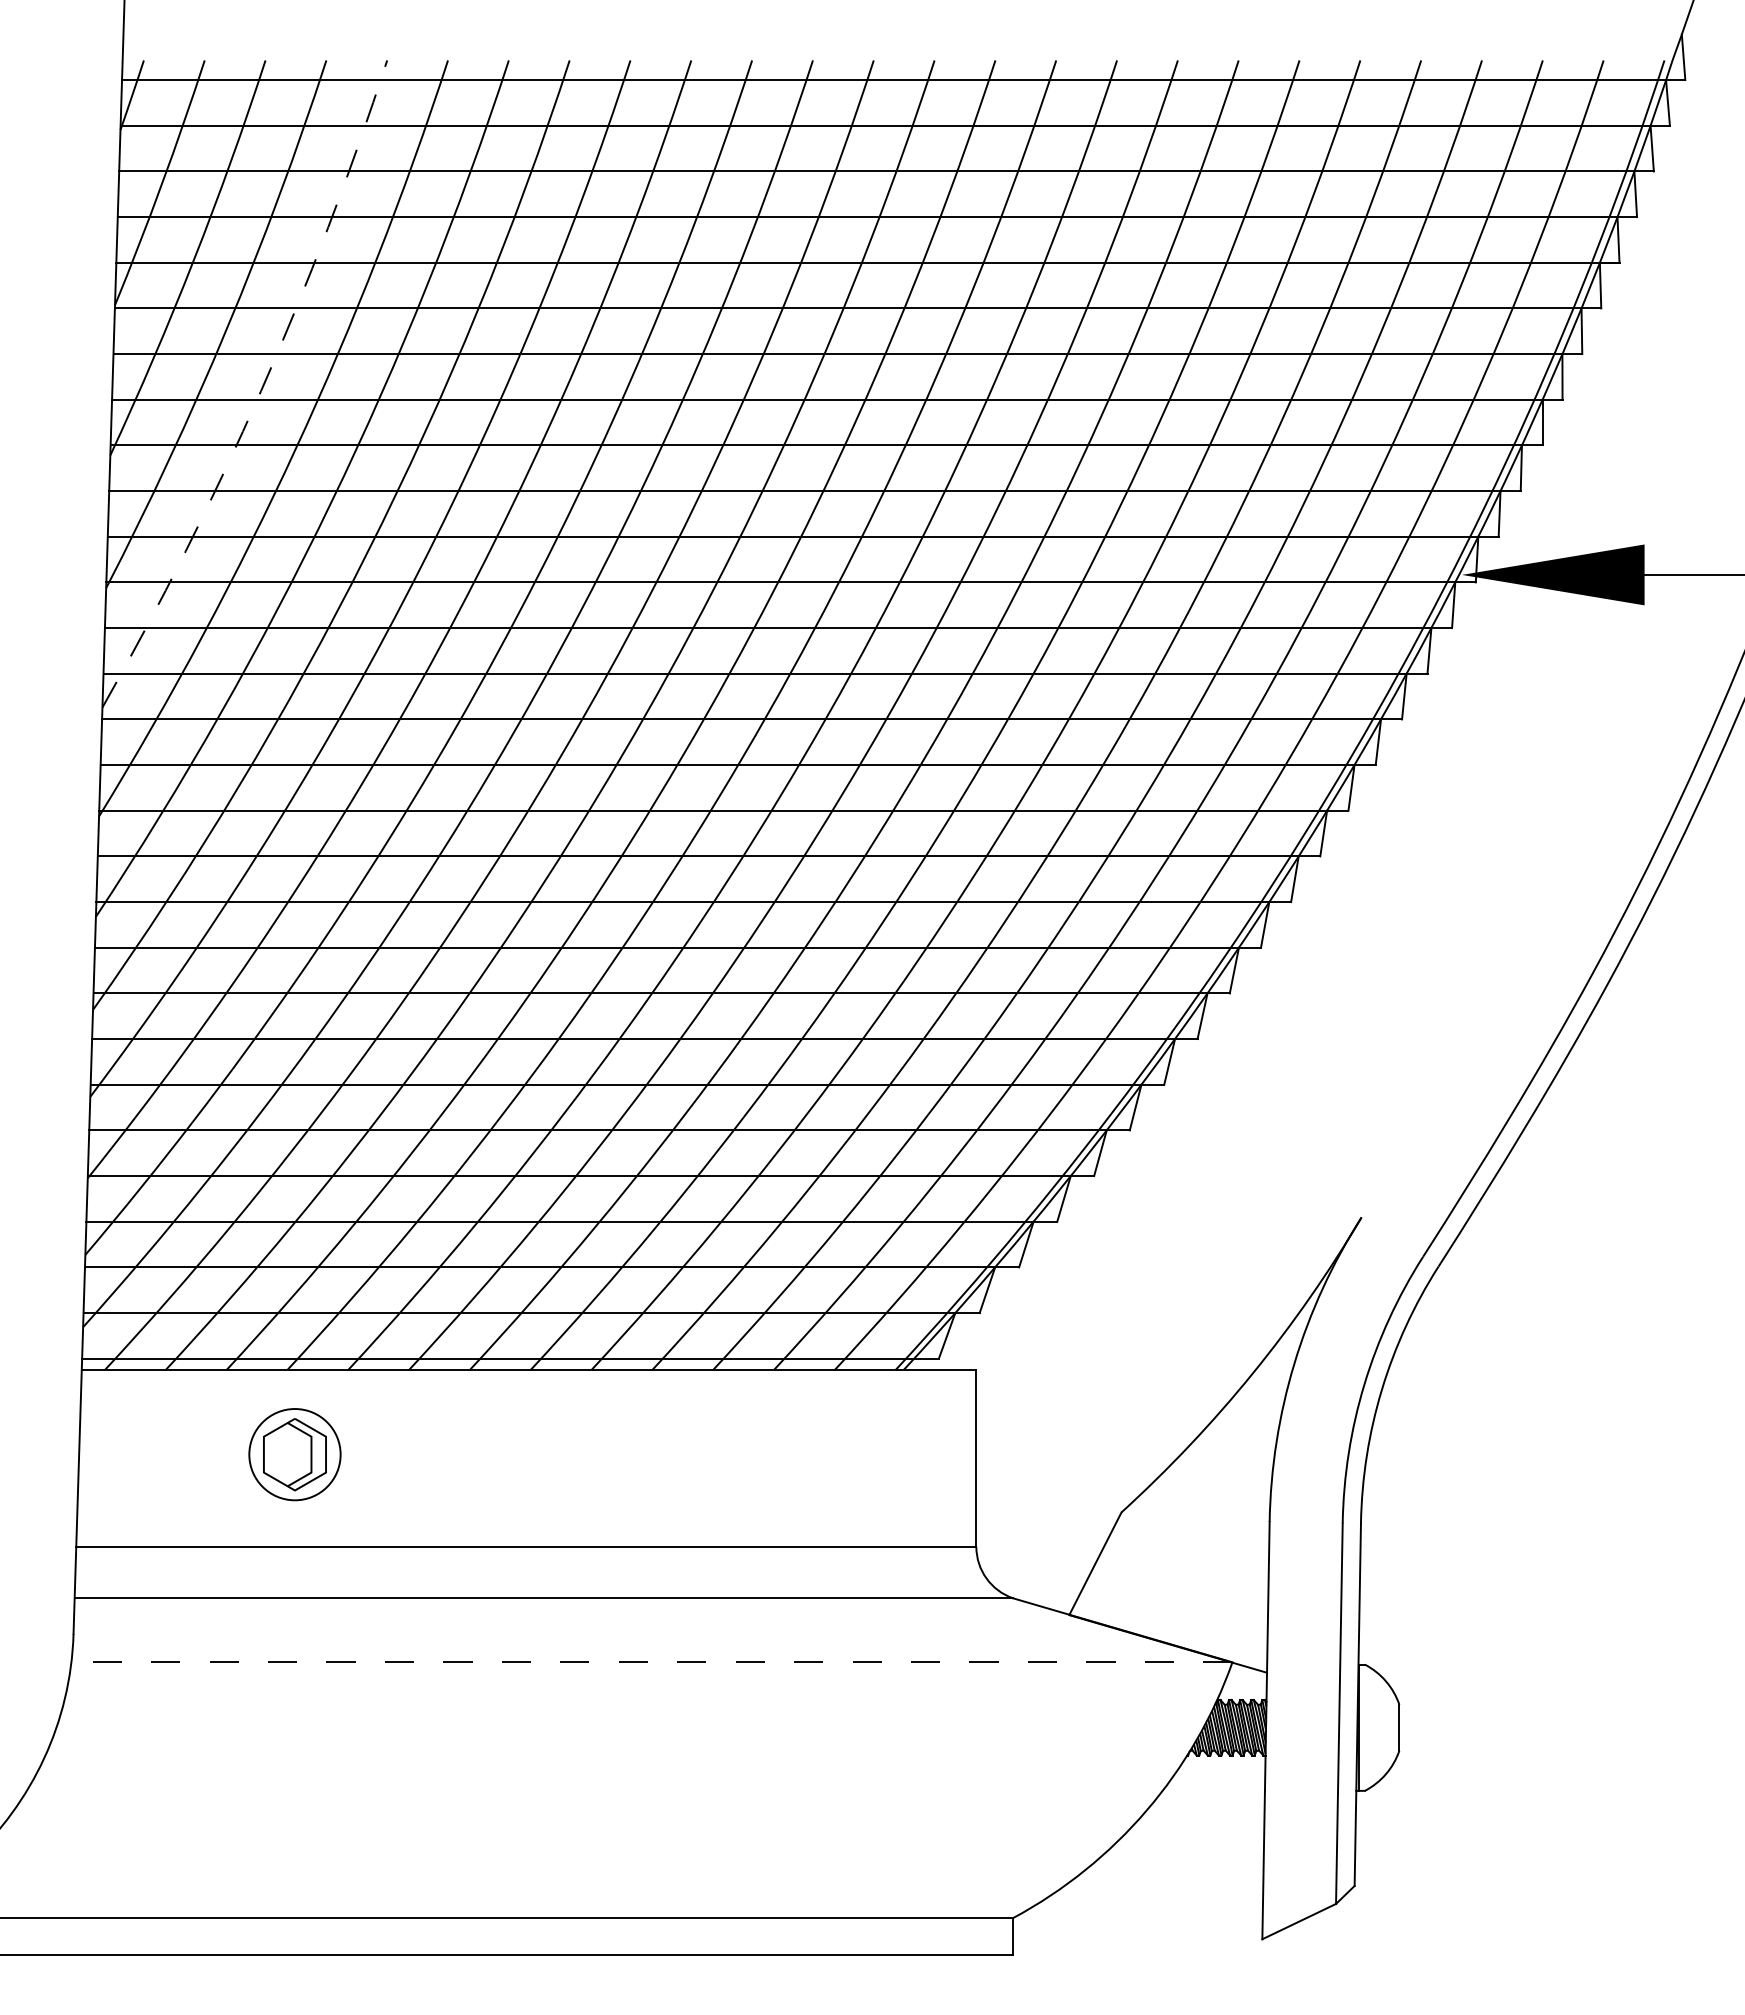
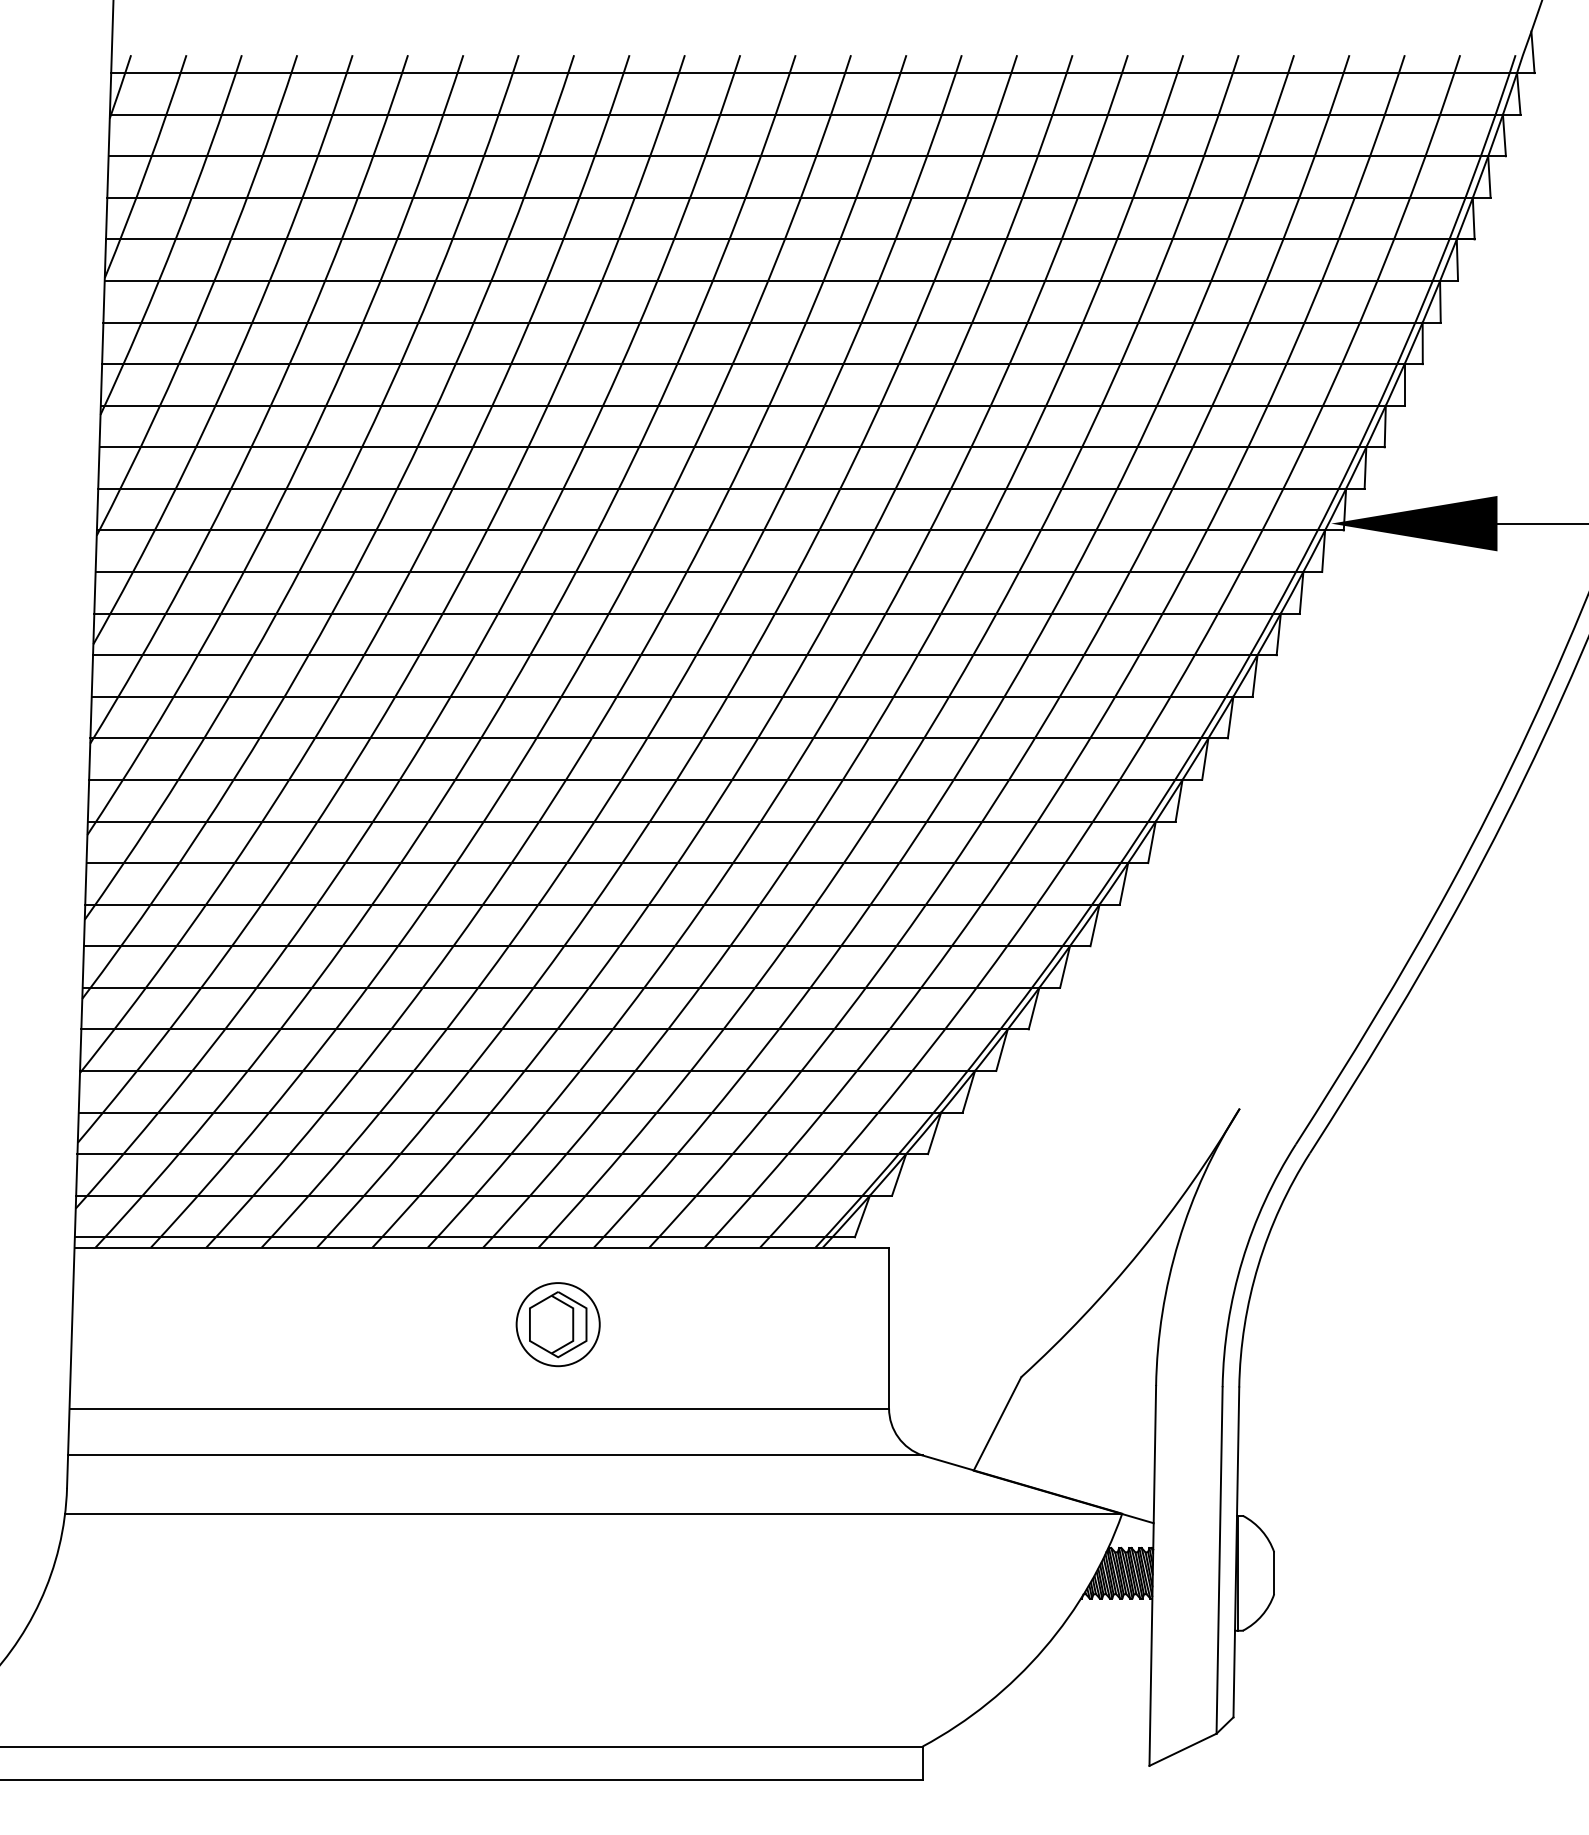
arc: (261, 391) -> (238, 356), dashed -> solid
part: (294, 1454) -> (557, 1324), moved
line: (651, 1662) -> (593, 1513), dashed -> solid

